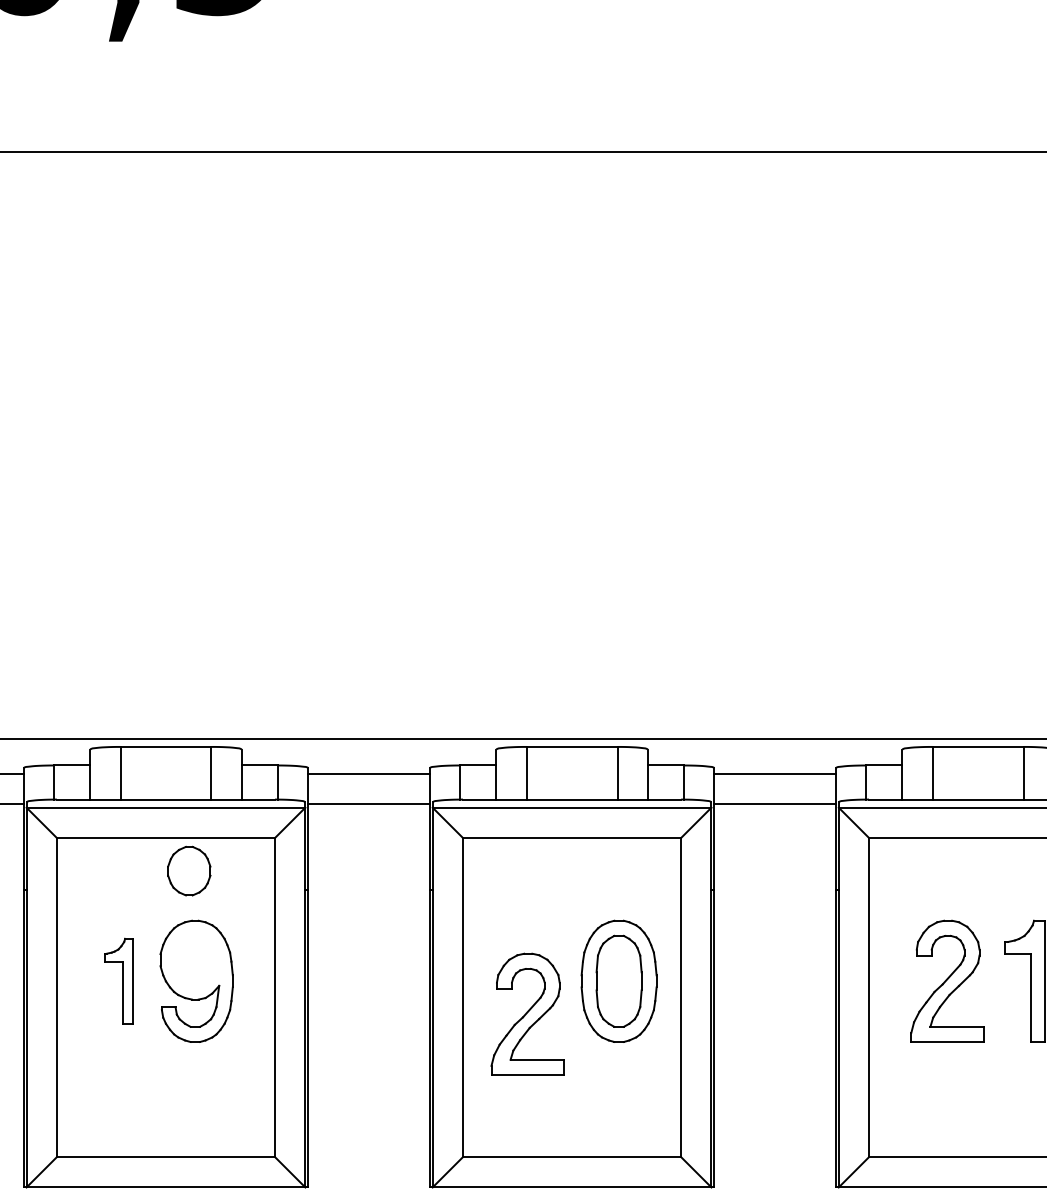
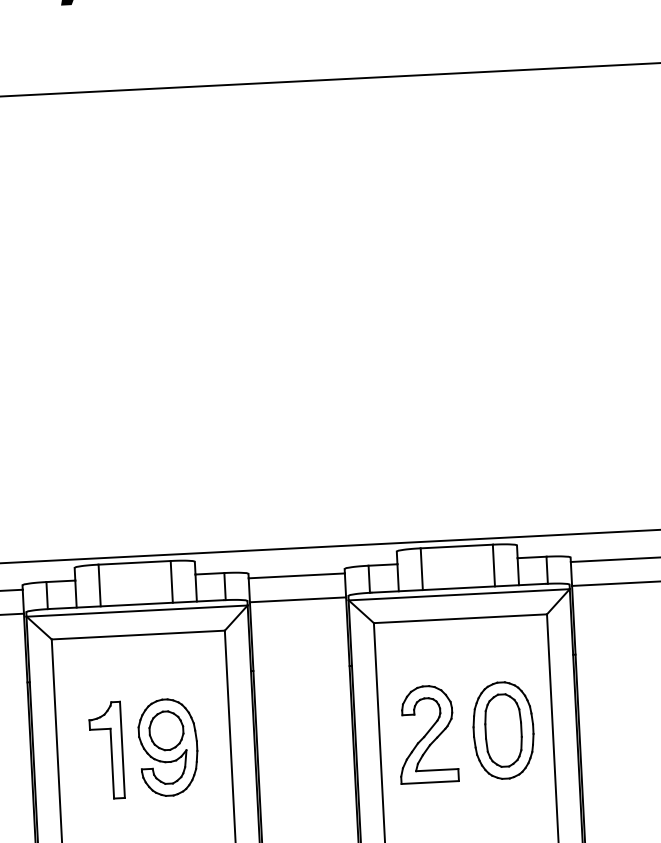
part: (189, 870) -> (166, 730), moved
part: (118, 980) -> (106, 750), size x1.43
part: (527, 1013) -> (427, 733), moved

